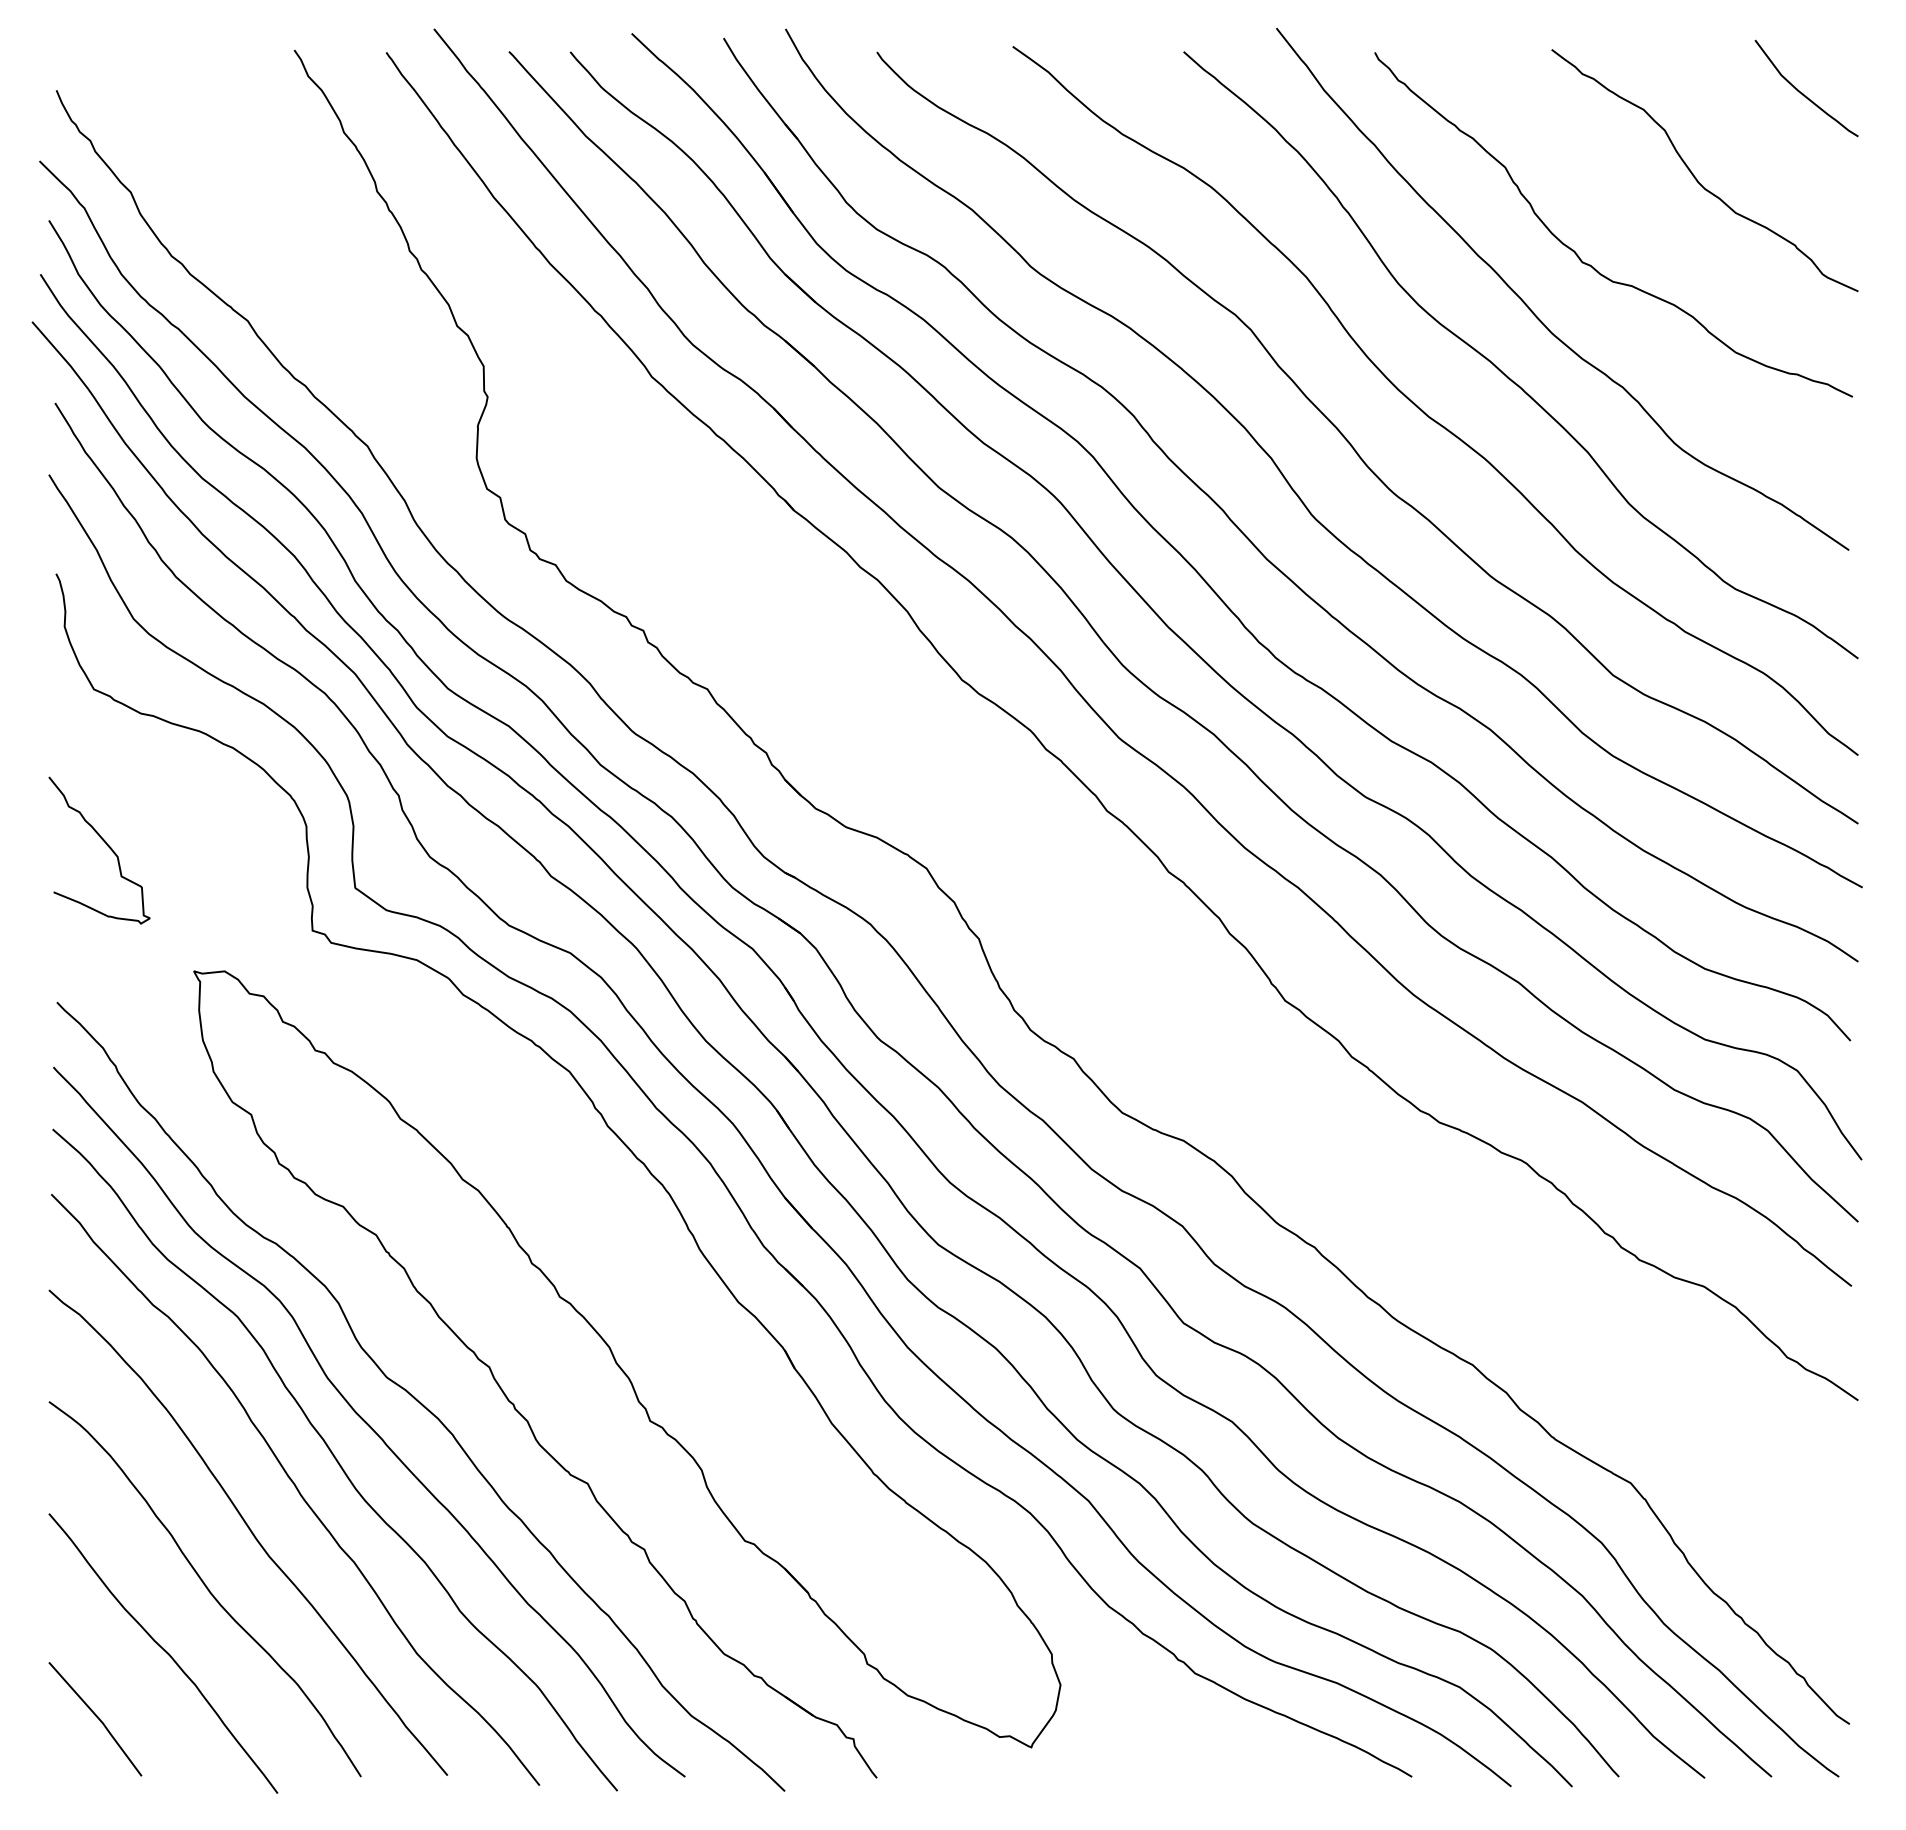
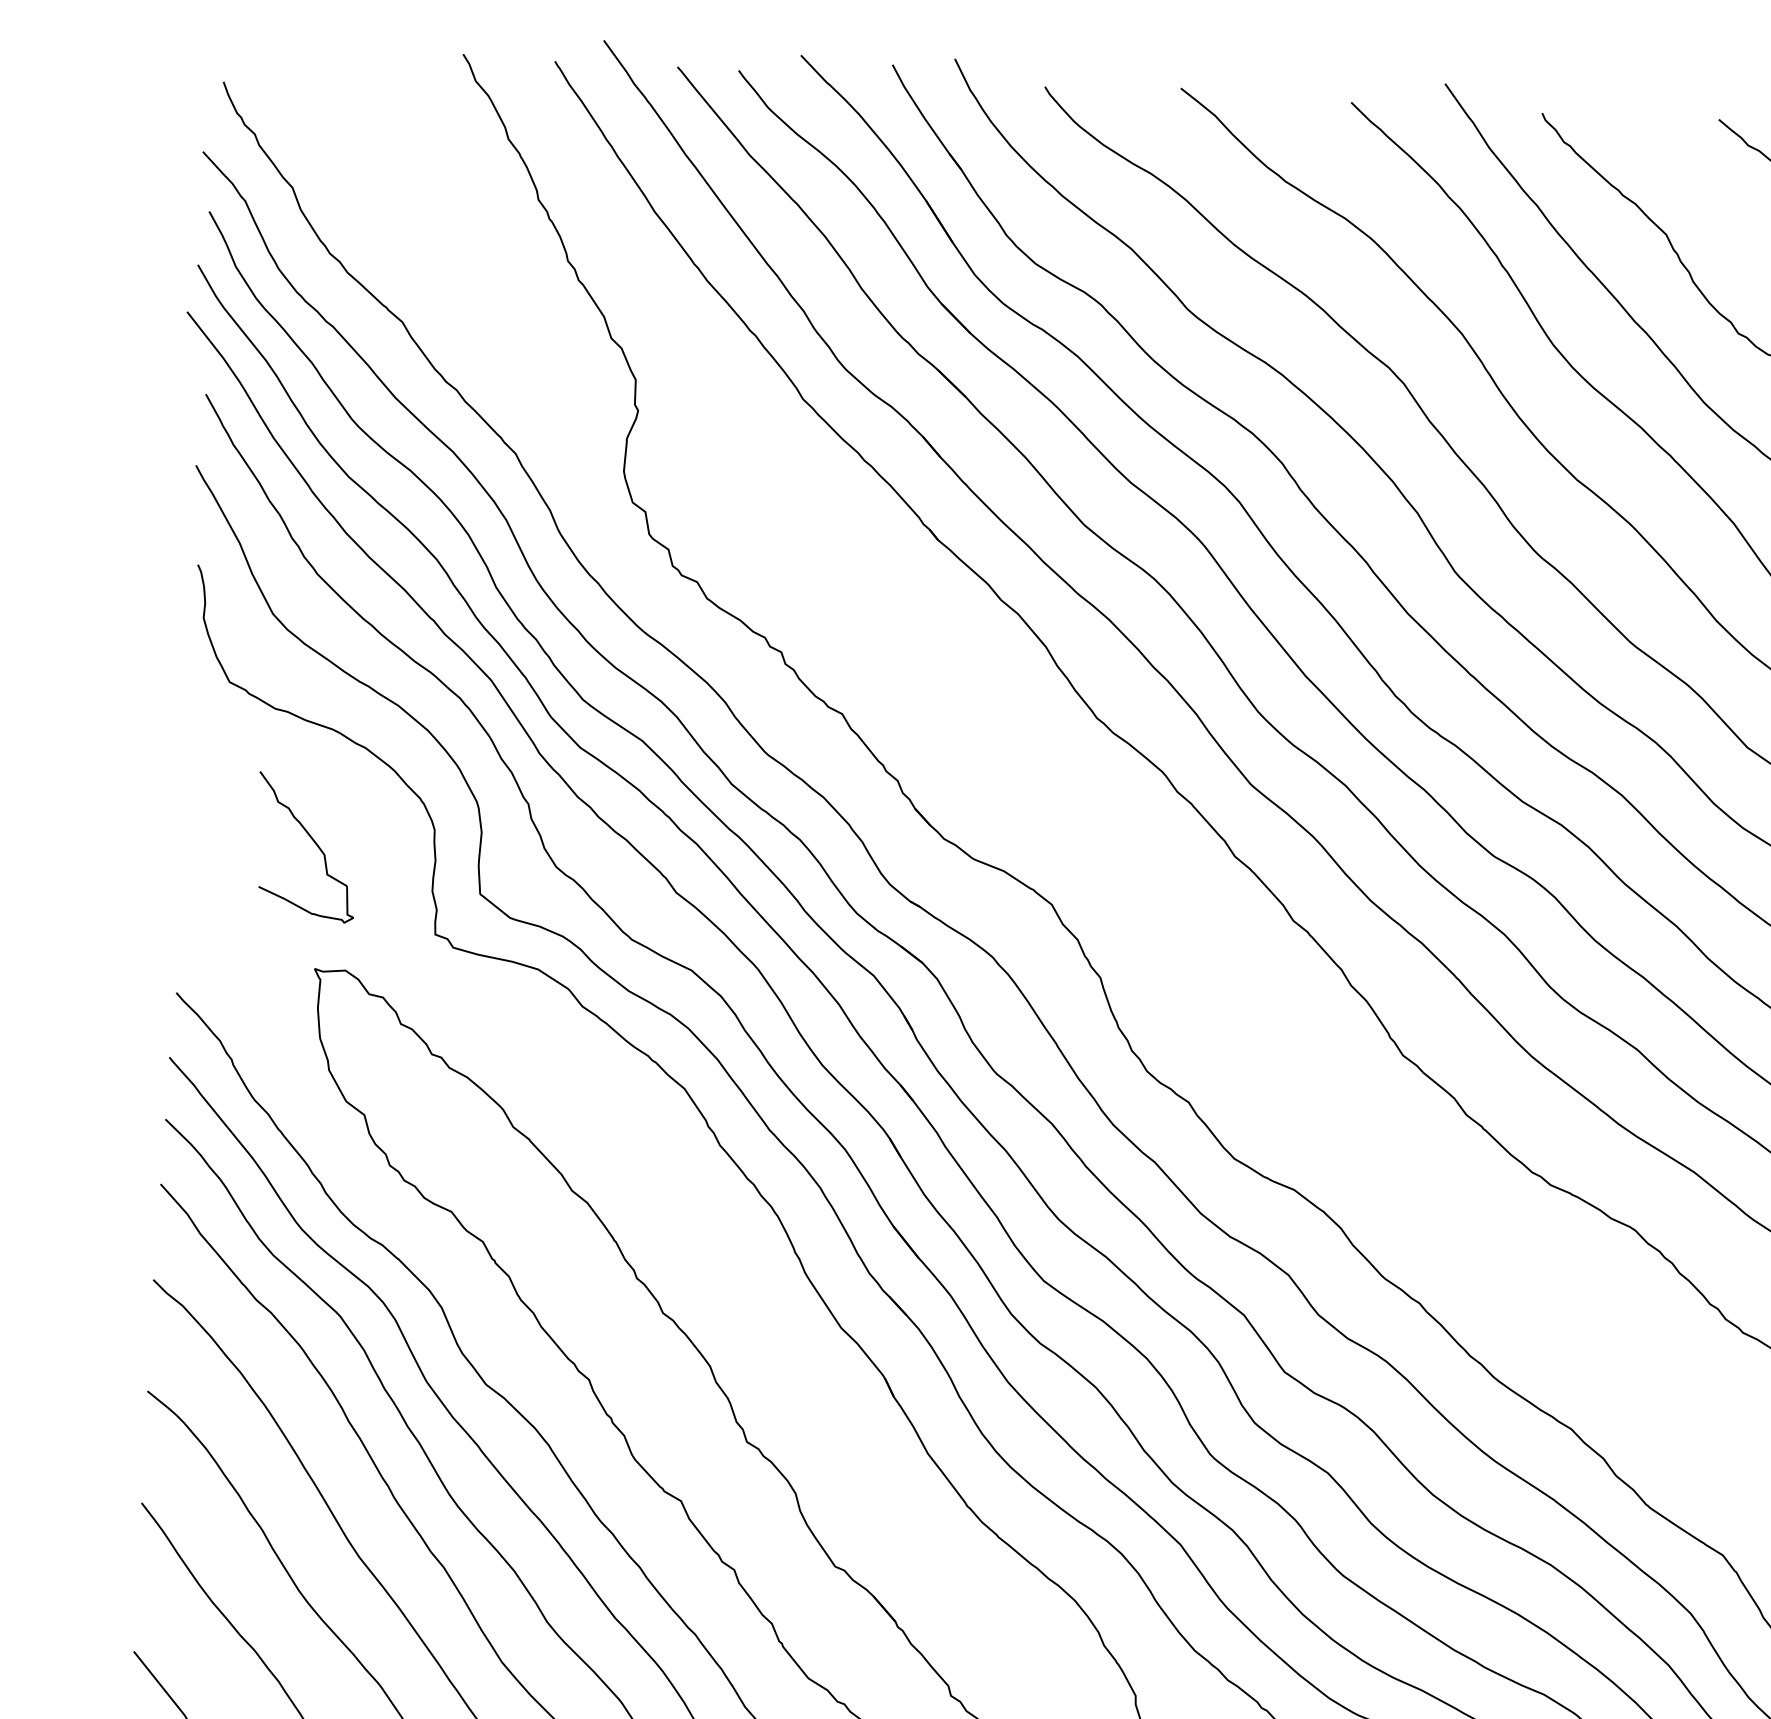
curve: (106, 845) -> (313, 842), moved

